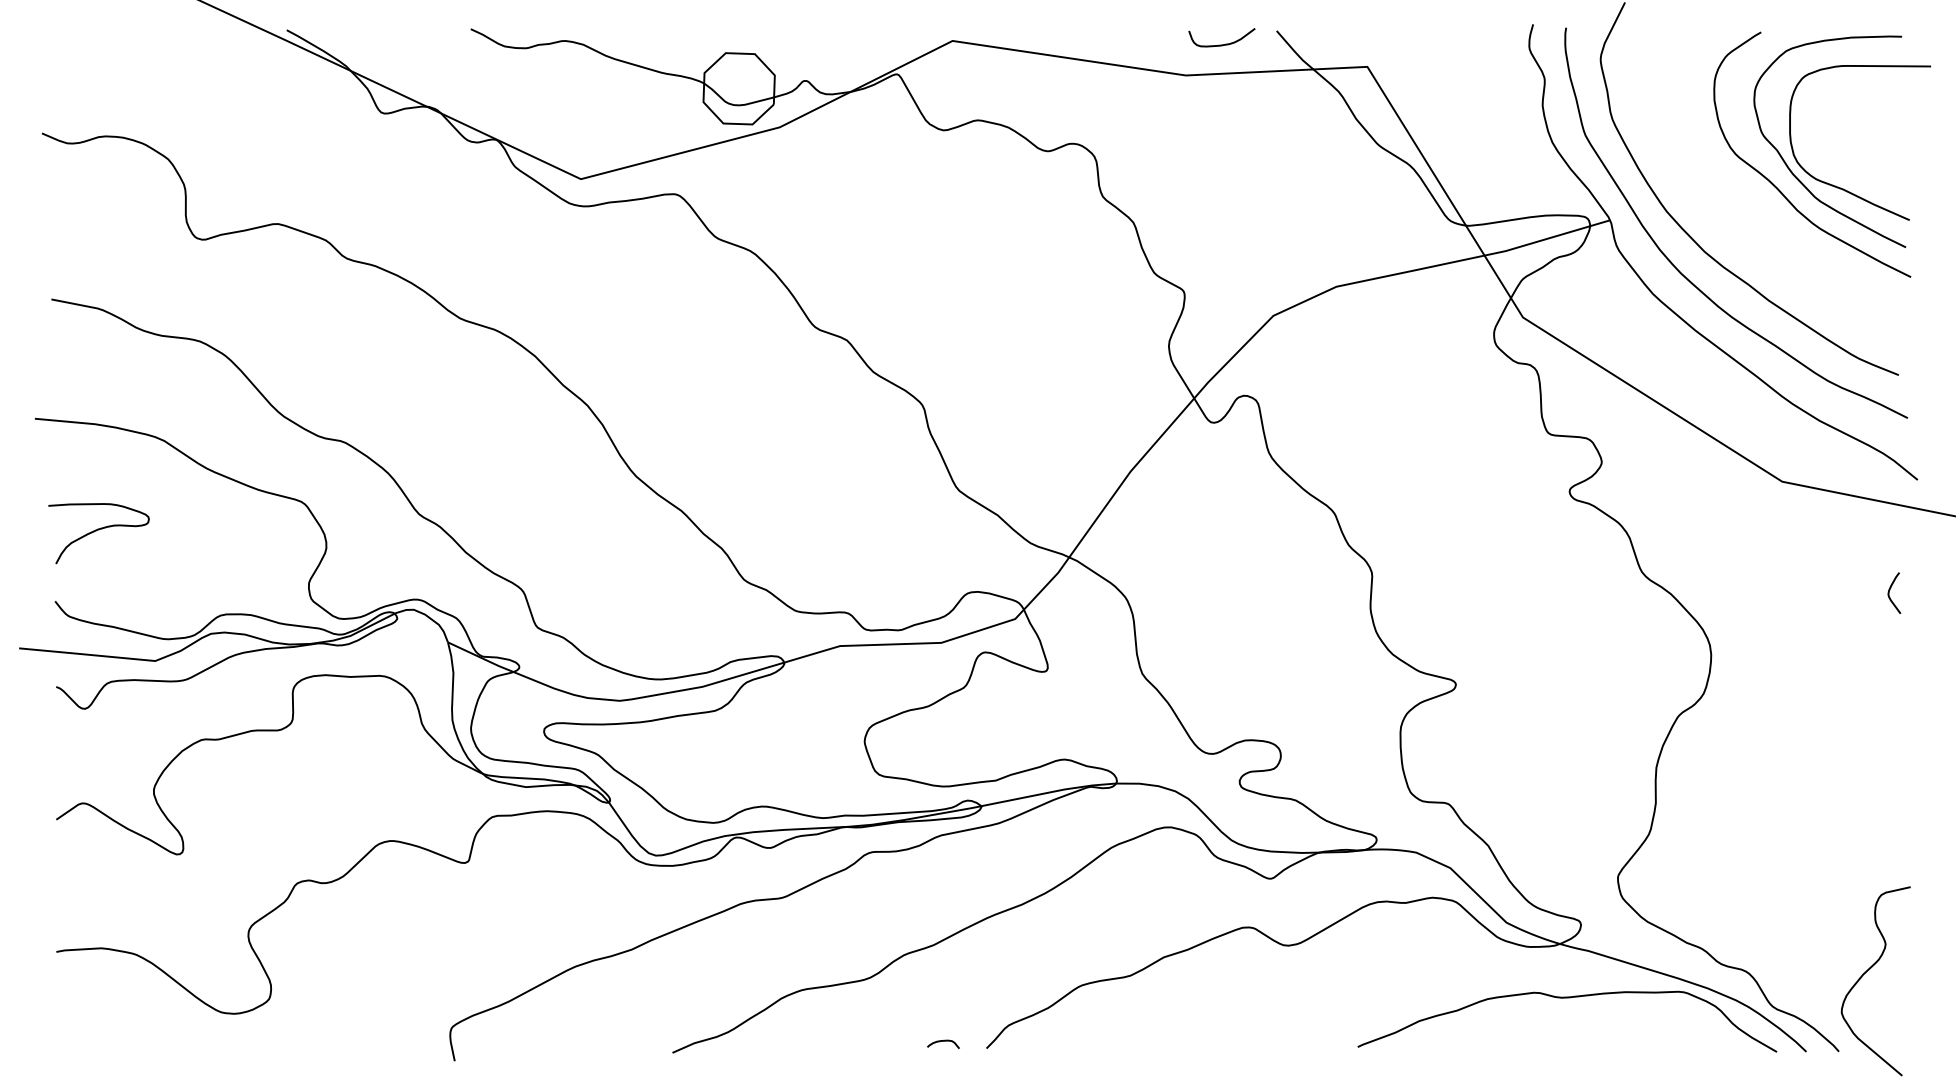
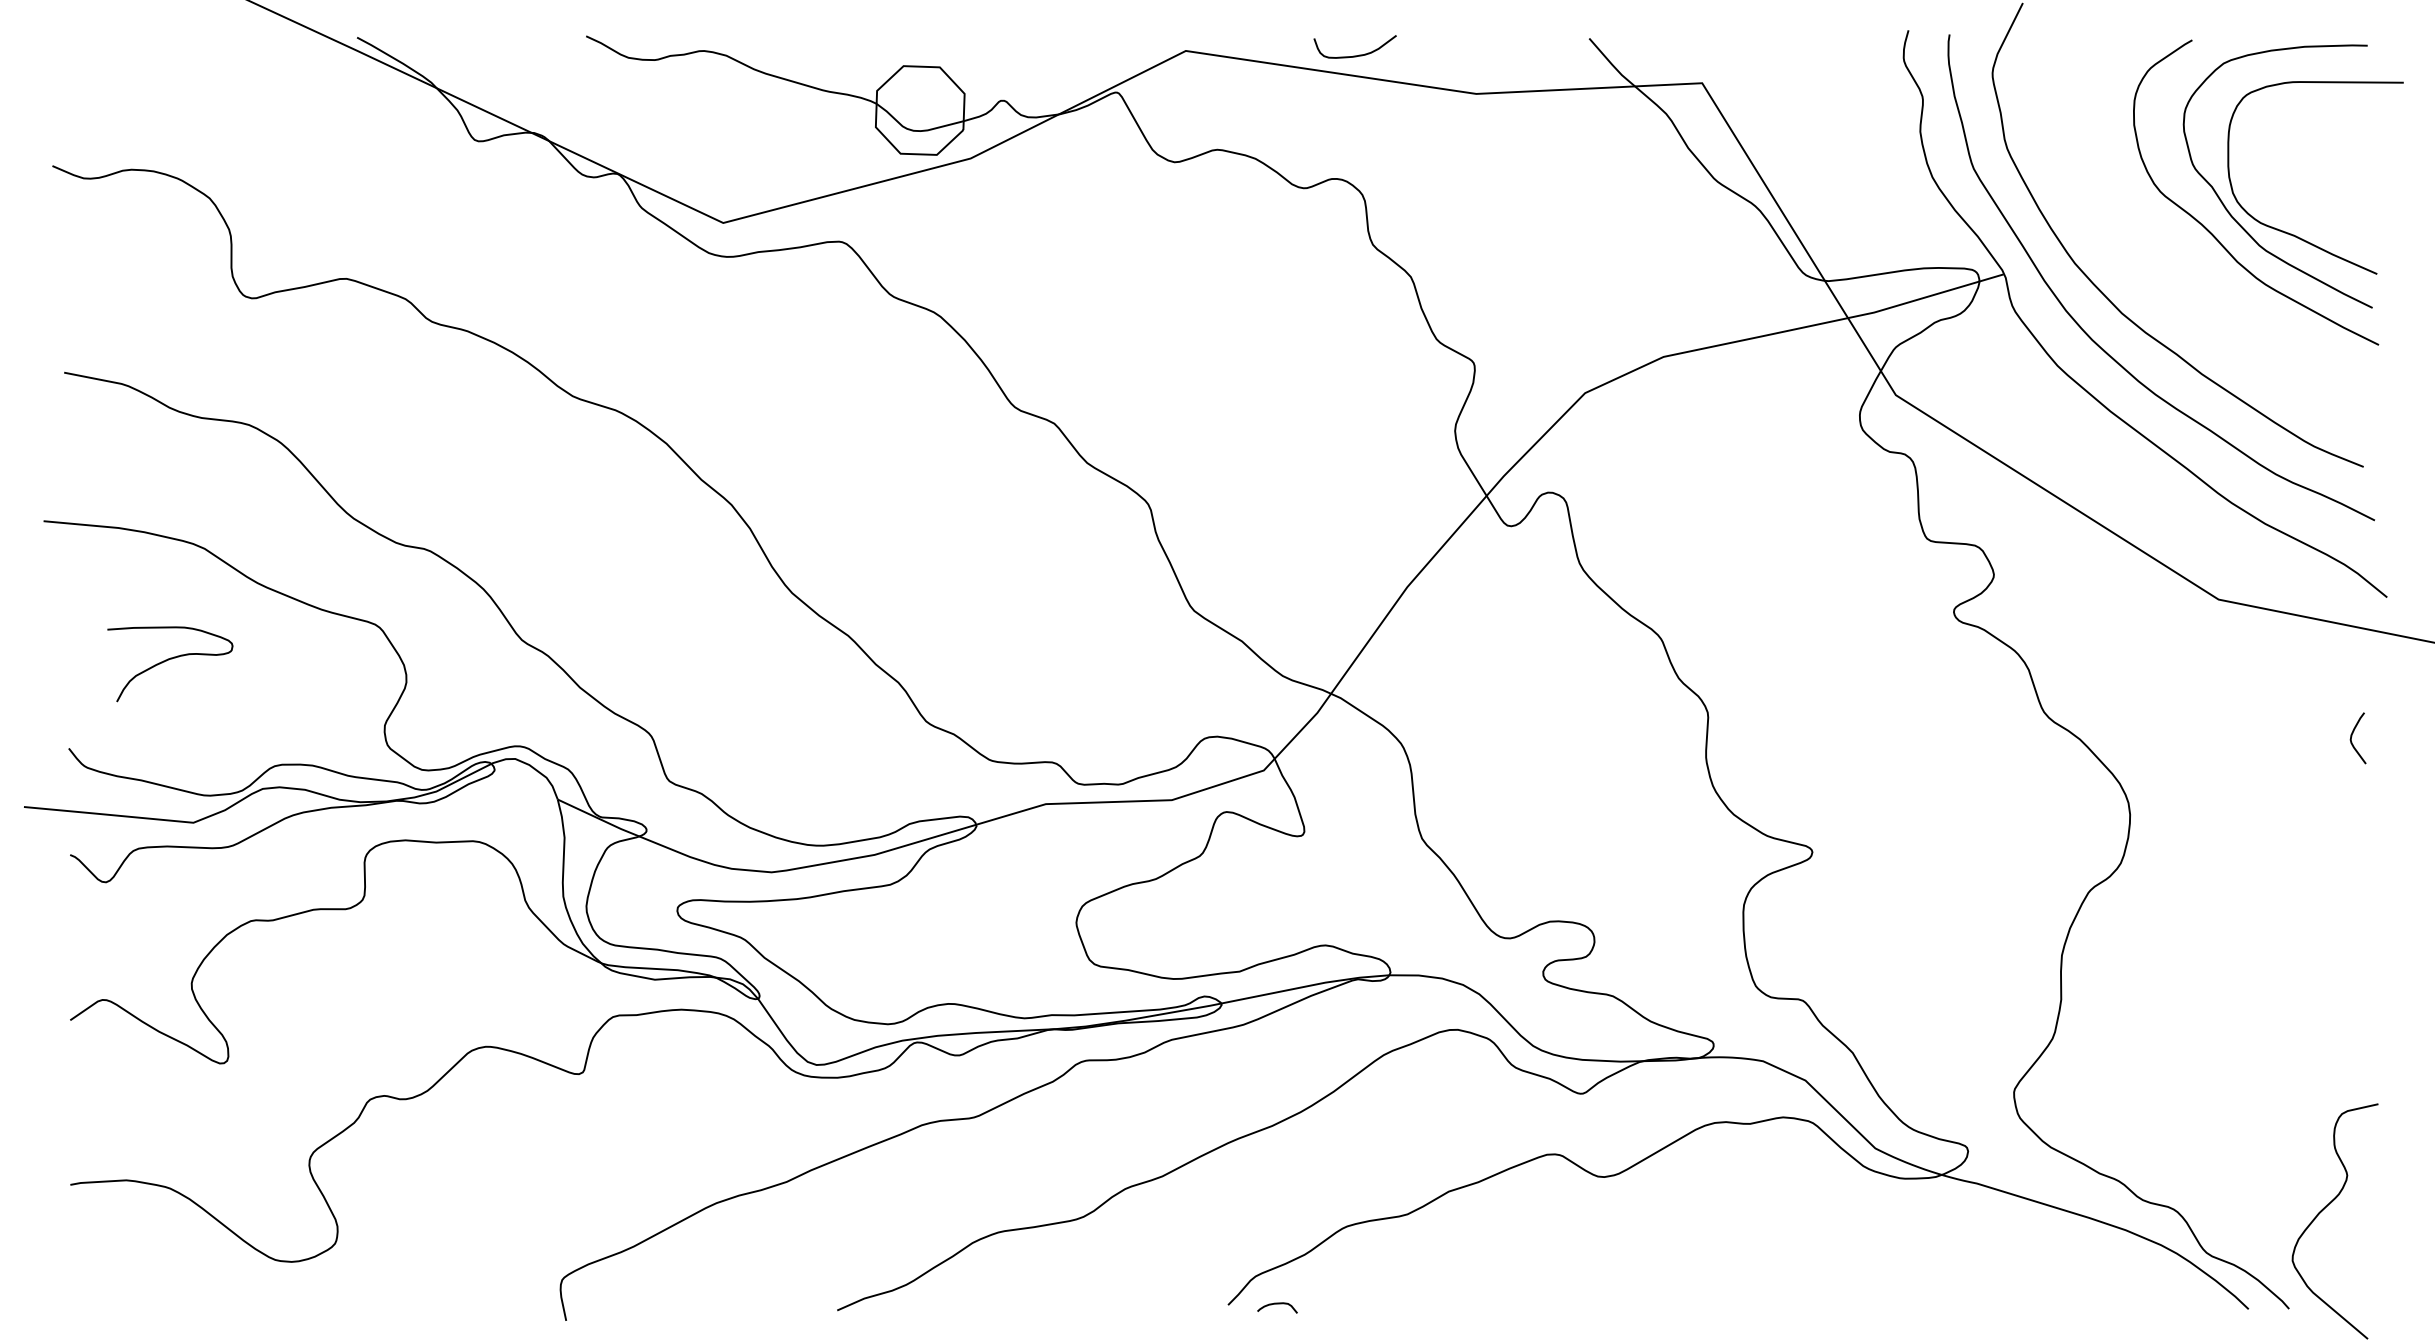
curve: (1221, 44) -> (1354, 55), moved
curve: (97, 530) -> (168, 660), moved
curve: (1567, 998) -> (1951, 1242), removed
curve: (943, 1041) -> (1277, 1304), moved

